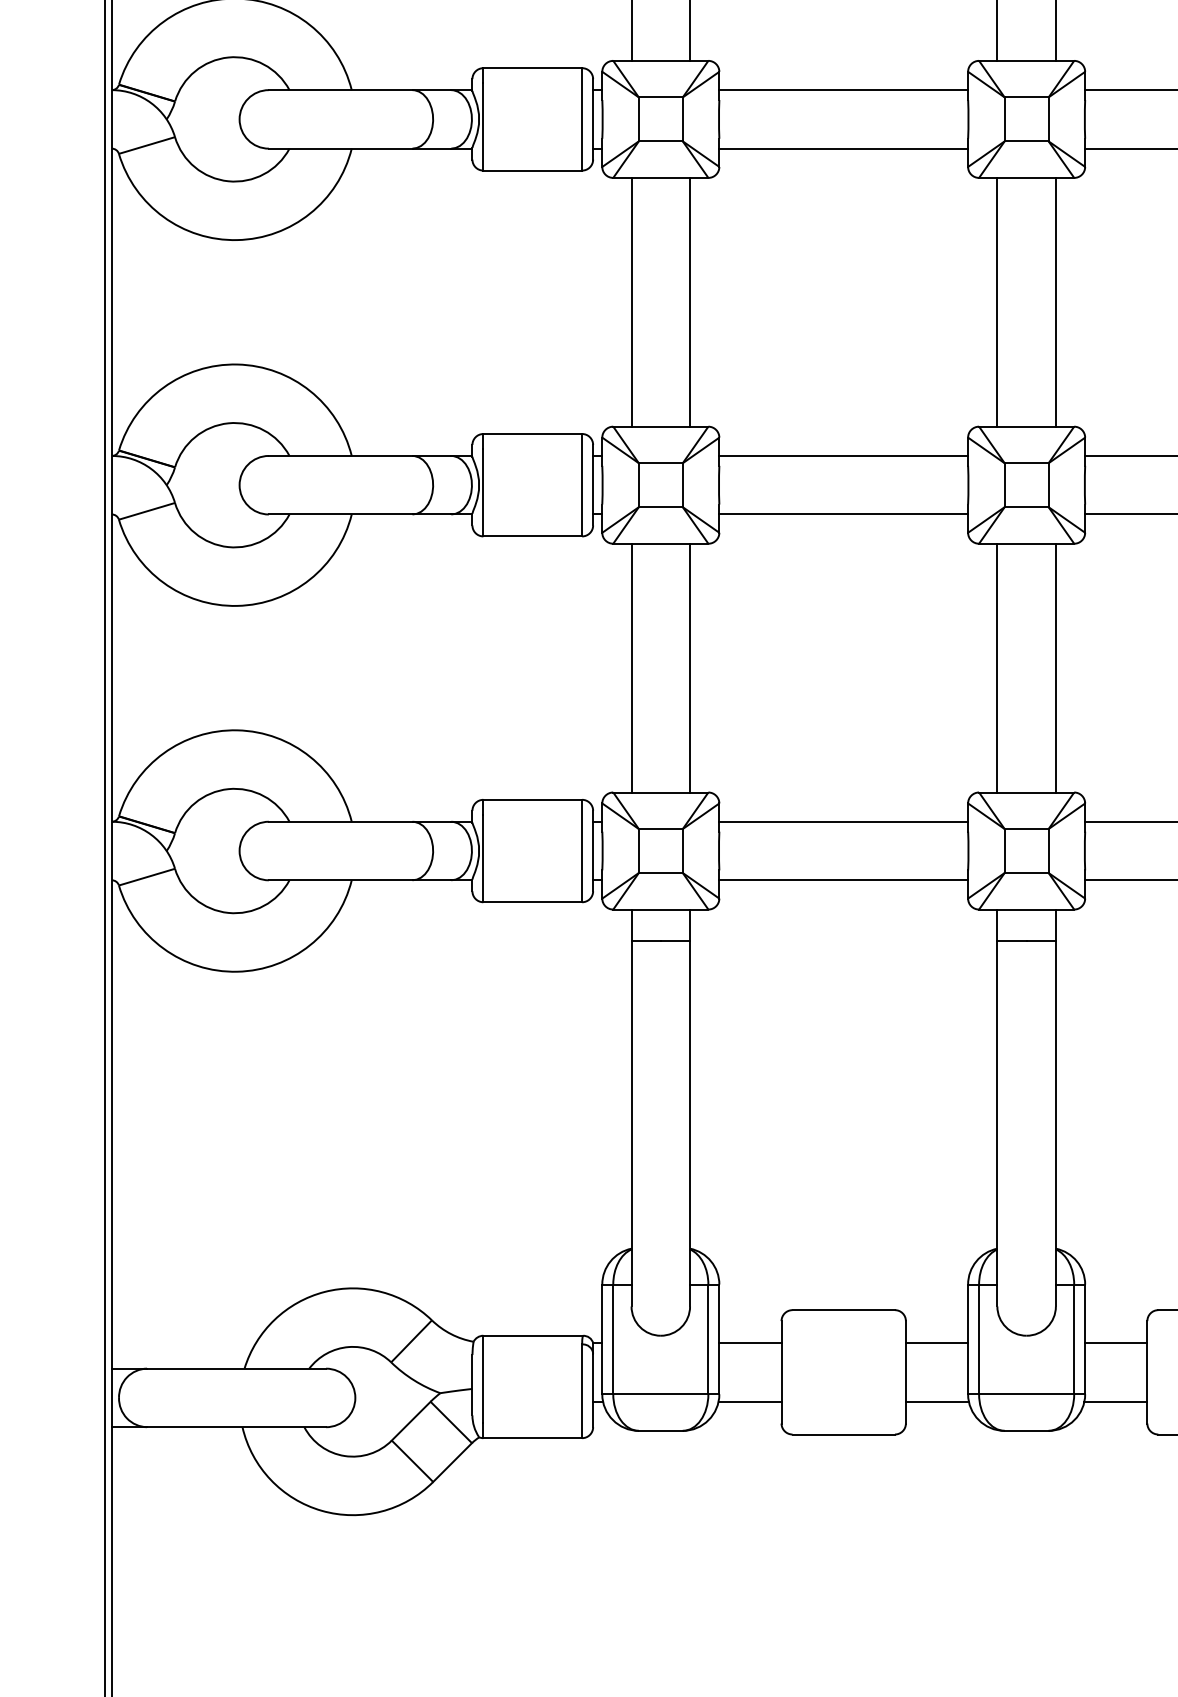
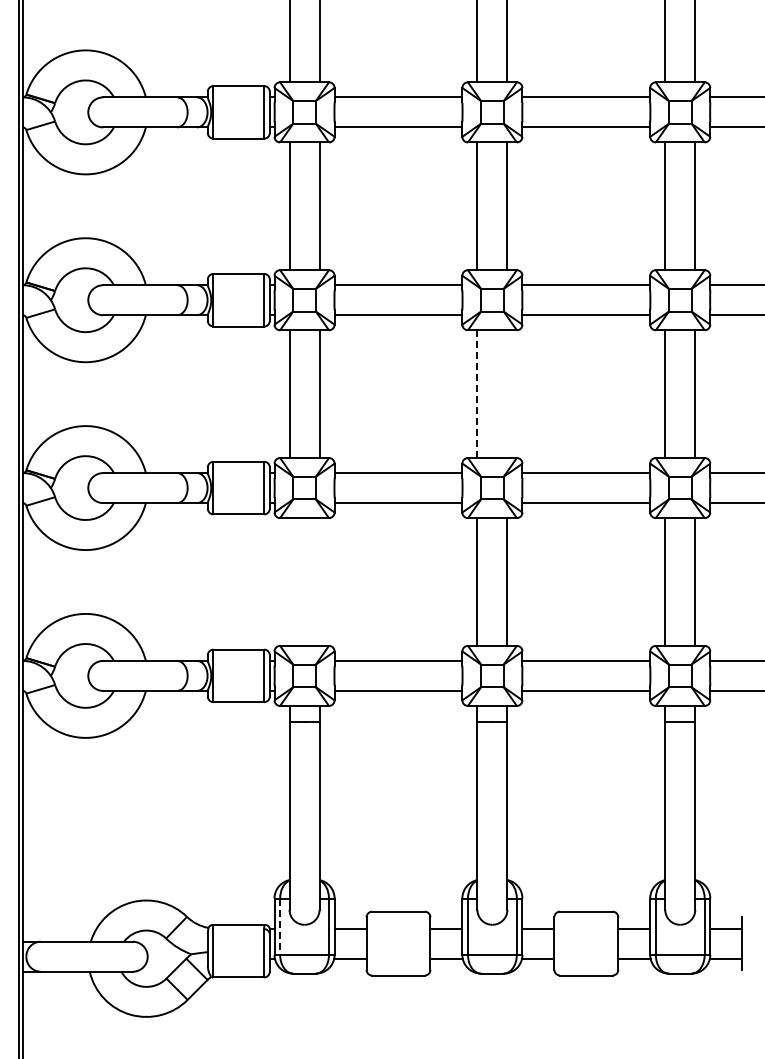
line: (997, 302) -> (477, 394), solid -> dashed
line: (1056, 302) -> (507, 394), removed
line: (631, 667) -> (289, 581), removed
line: (689, 667) -> (319, 581), removed
line: (613, 1340) -> (280, 927), solid -> dashed

